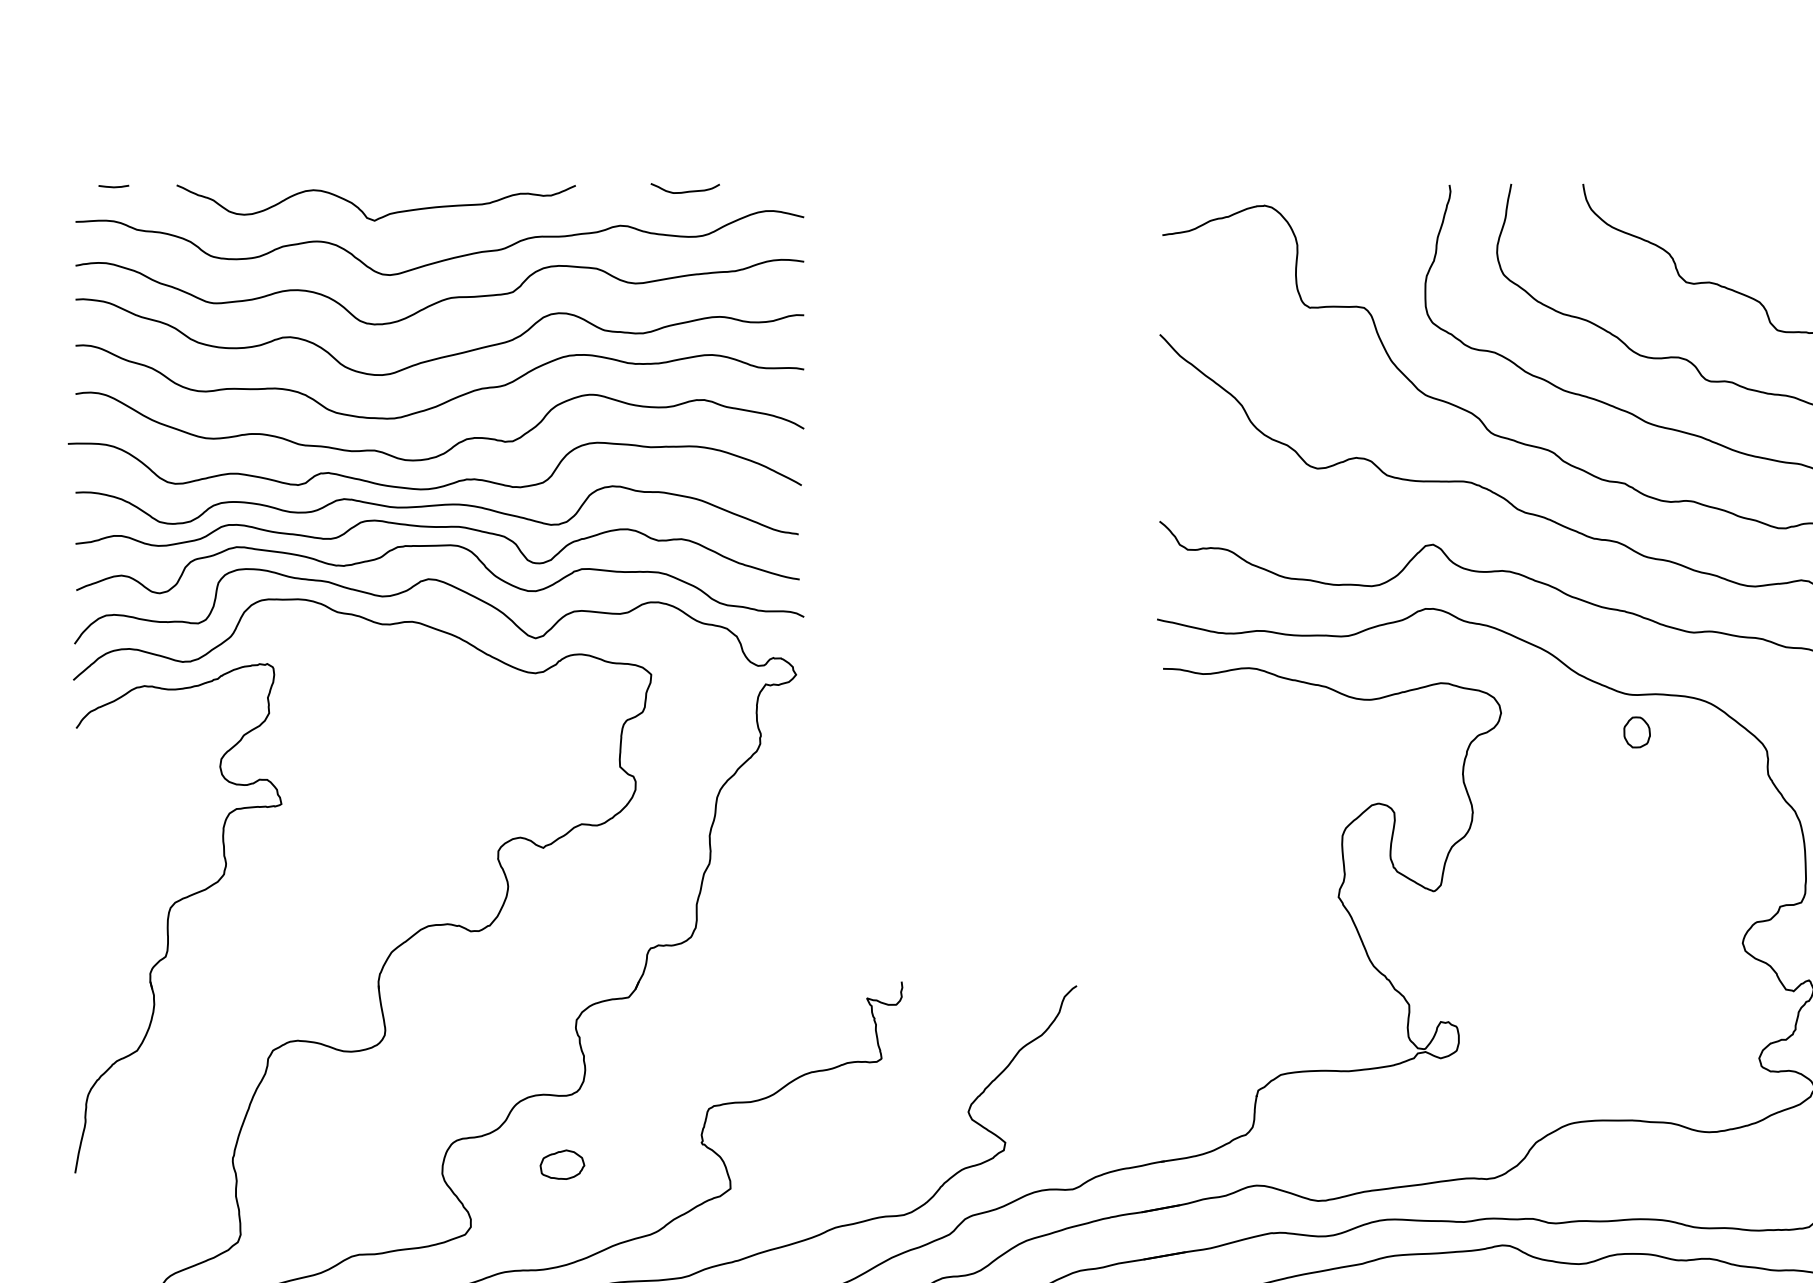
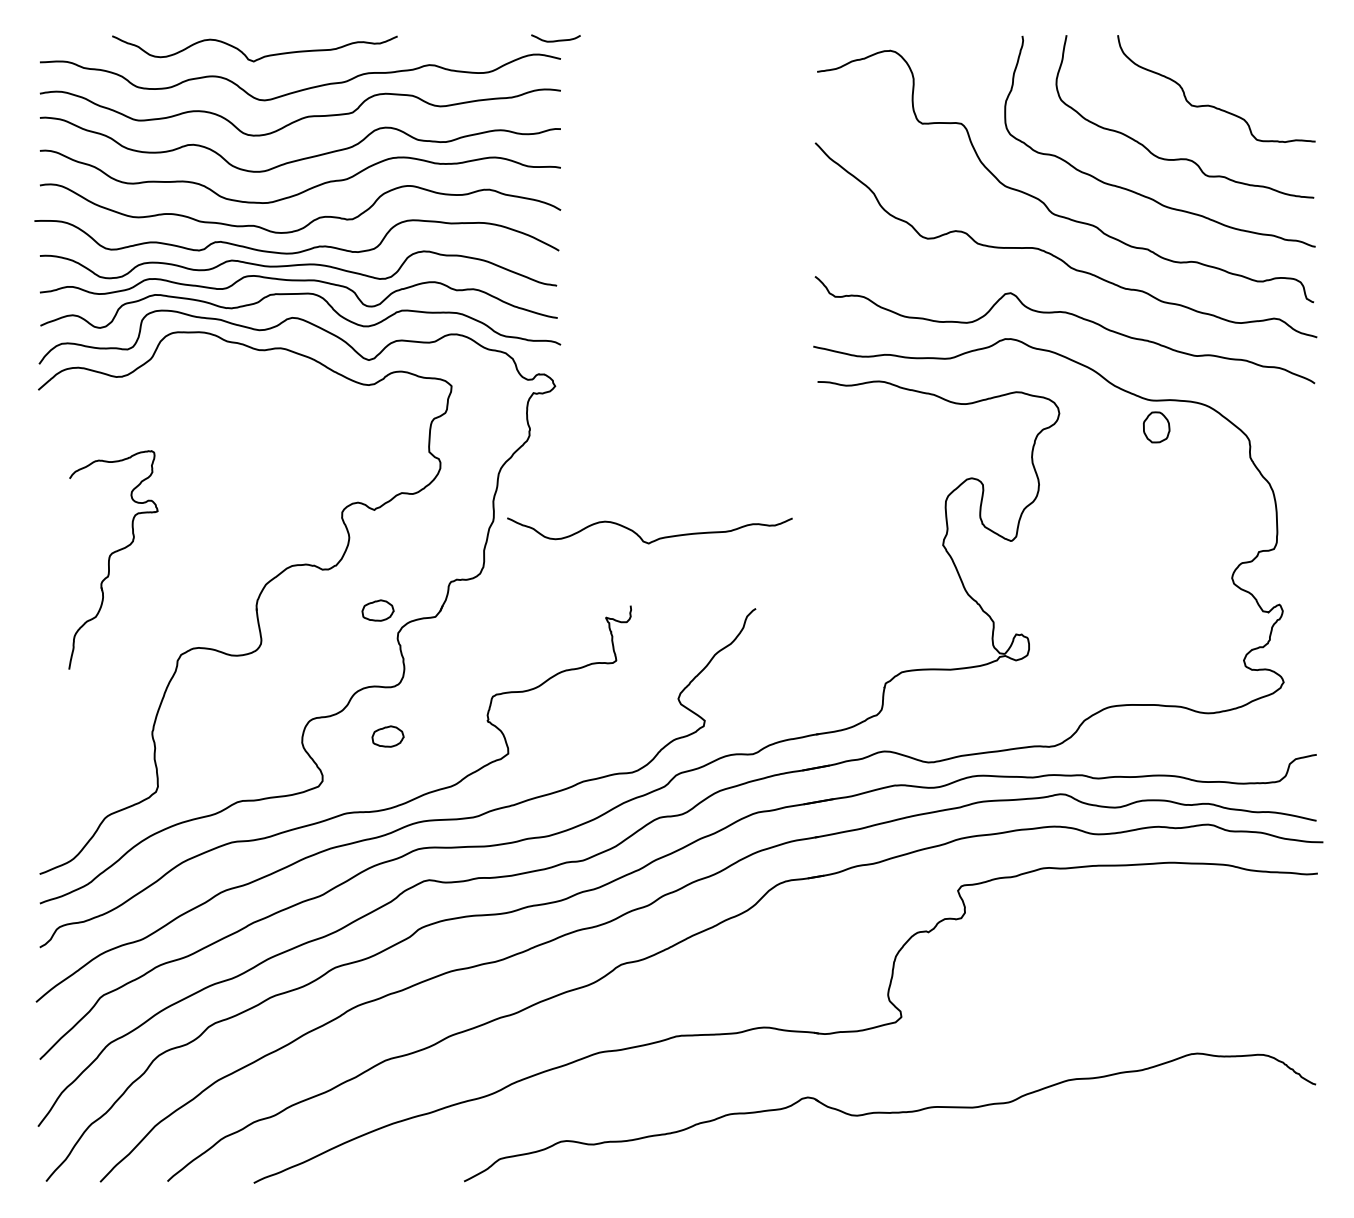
line: (114, 185) -> (67, 36), removed
curve: (684, 191) -> (555, 40), moved
part: (1636, 732) -> (1156, 427), size x1.4
curve: (932, 890) -> (652, 540), added
part: (178, 917) -> (113, 559), size x0.6
part: (547, 988) -> (377, 610), added

